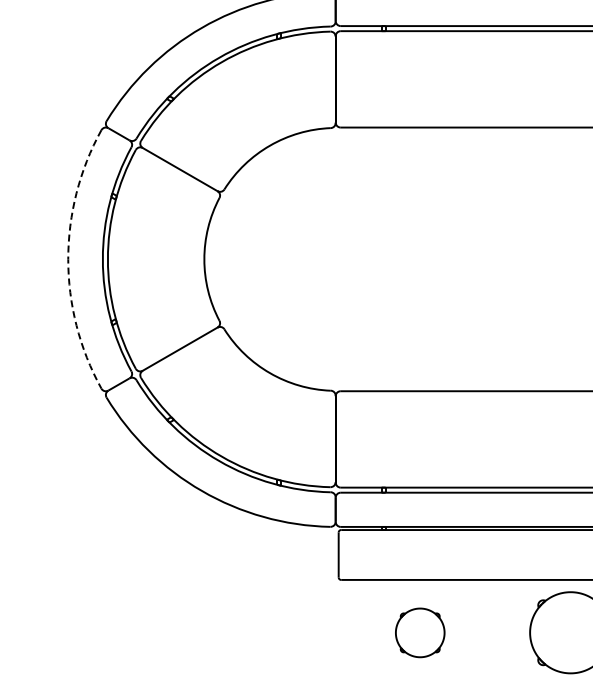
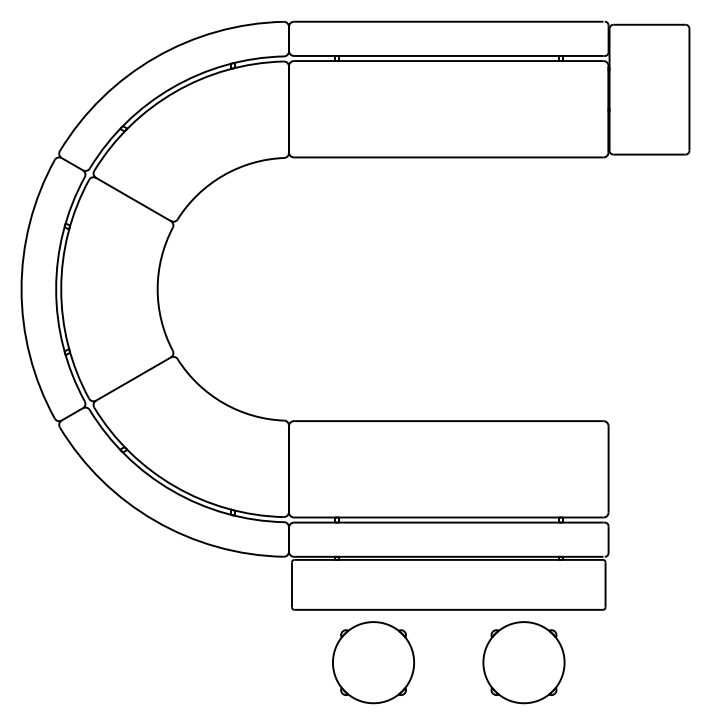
arc: (68, 259) -> (21, 289), dashed -> solid
part: (420, 632) -> (373, 662), size x1.67

